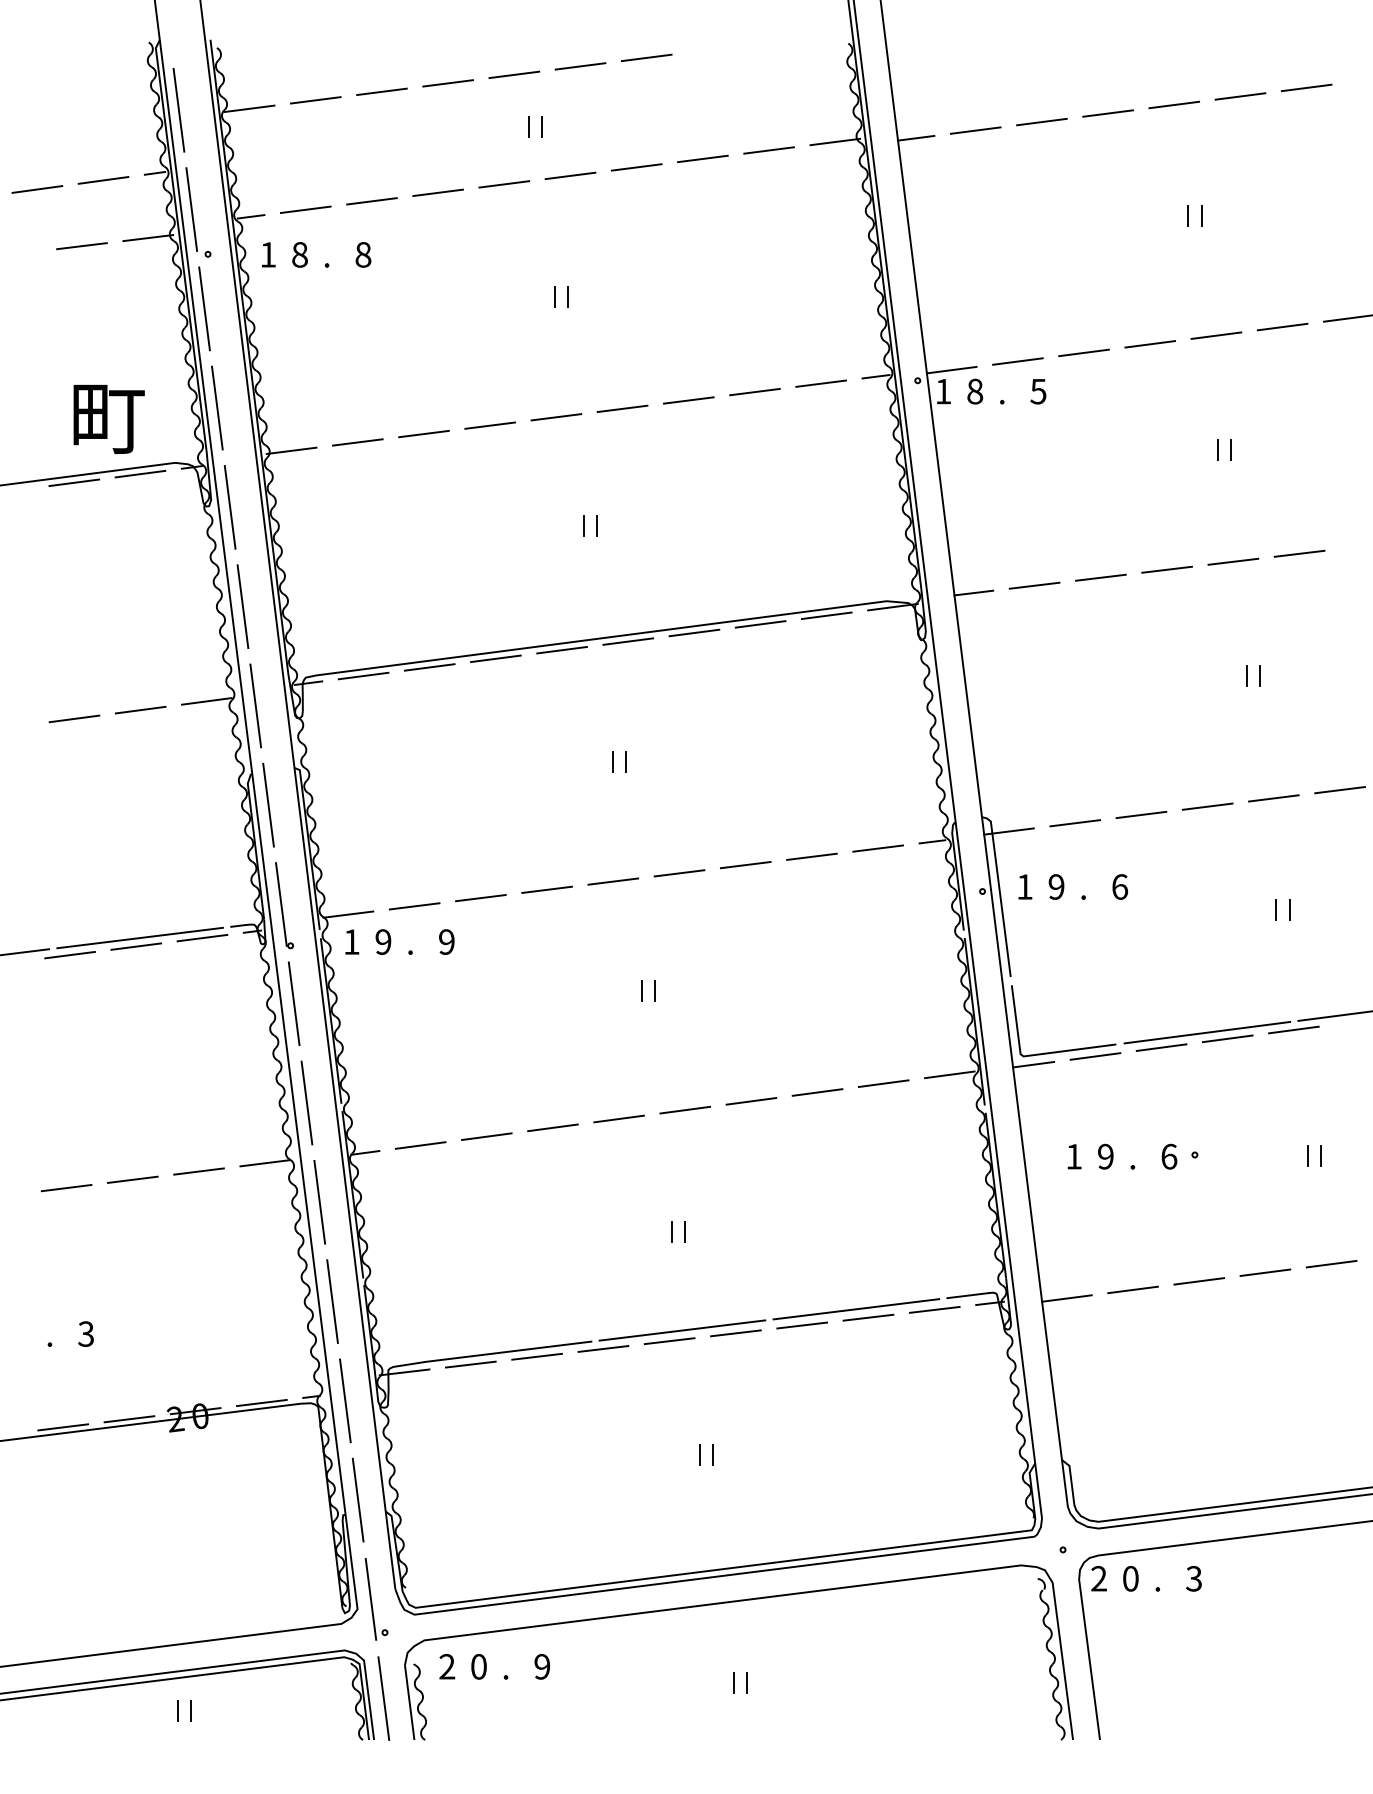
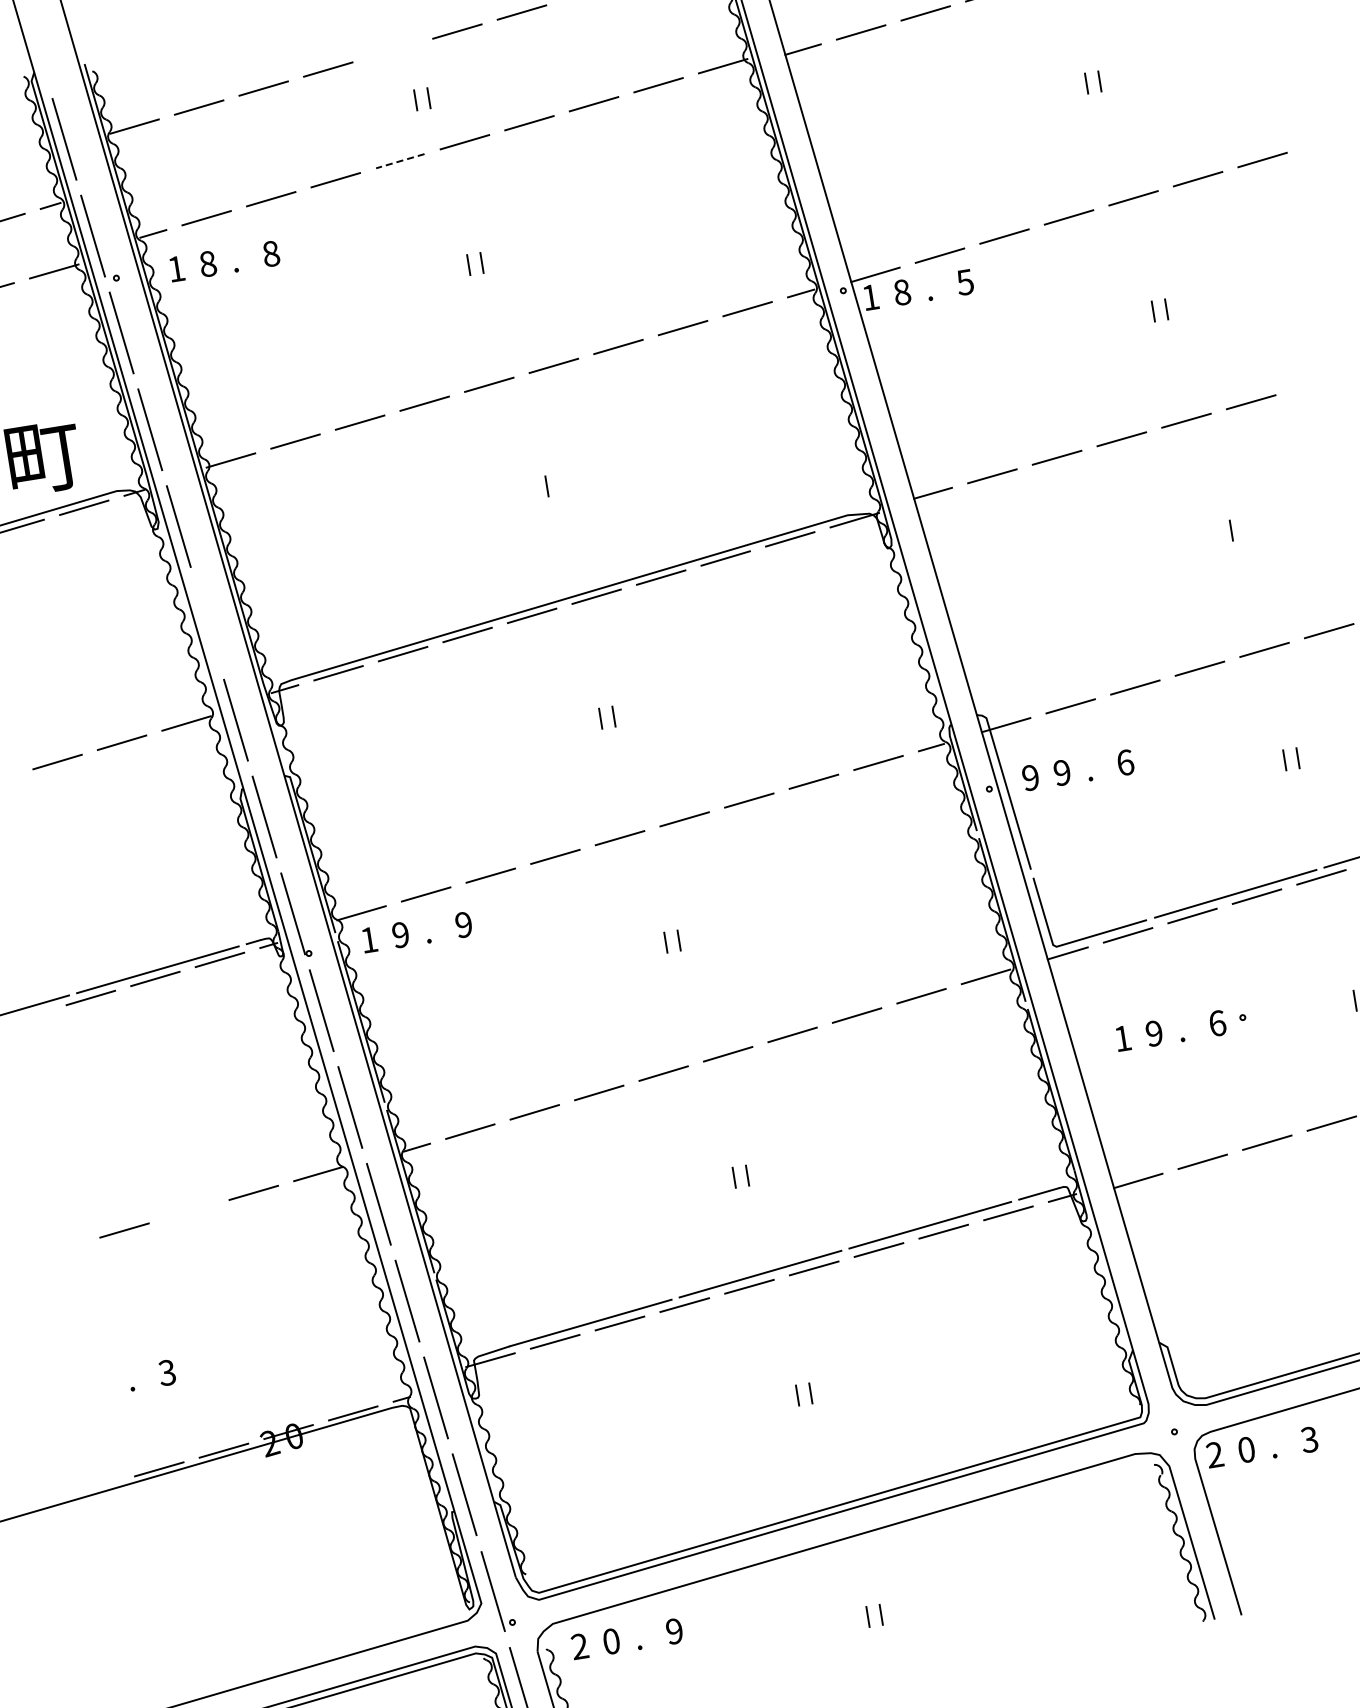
line: (514, 74) -> (392, 50), removed
line: (503, 184) -> (399, 161), solid -> dashed
line: (583, 525) -> (533, 488), removed
line: (242, 606) -> (206, 623), removed
line: (1246, 675) -> (1217, 531), removed
text: (1024, 886) -> (1030, 777), 1 -> 9
line: (132, 1179) -> (188, 1211), removed

